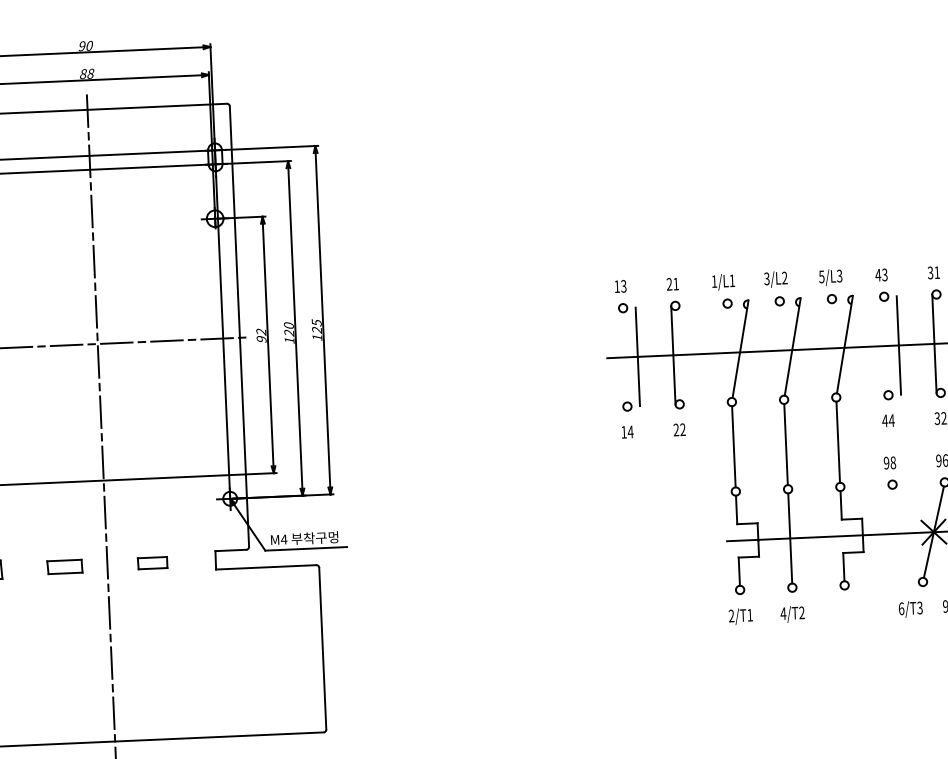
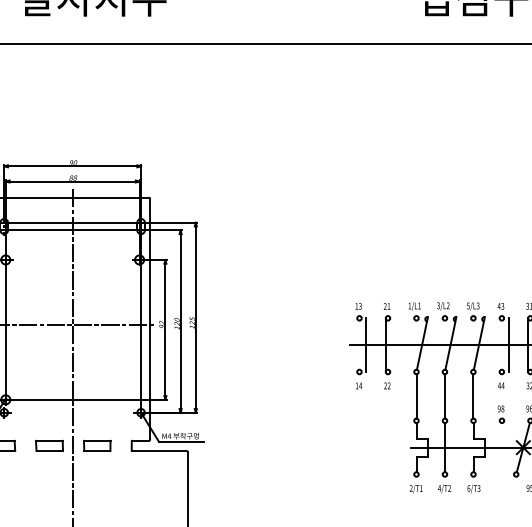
part: (152, 562) -> (97, 445), size x1.67
part: (64, 566) -> (49, 445), size x1.43
text: (910, 610) -> (473, 489), moved

